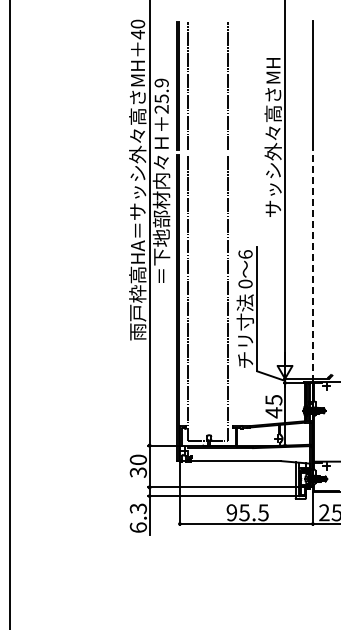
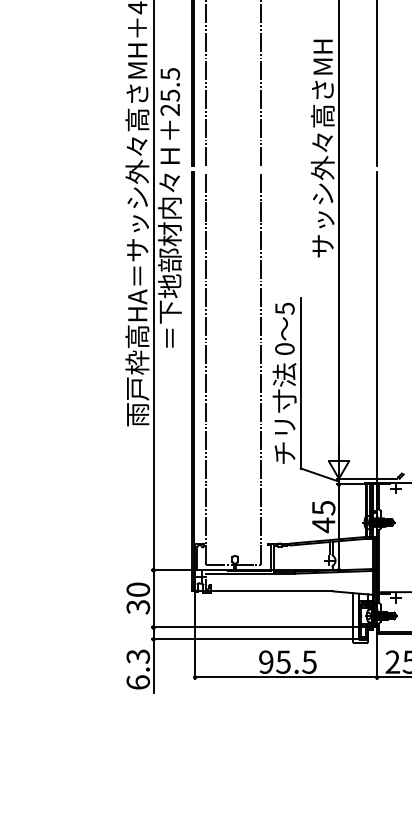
text: (161, 82) -> (169, 73), 25.9 -> 25.5
text: (245, 254) -> (284, 308), 6 -> 5
line: (312, 267) -> (376, 326), dashed -> solid

